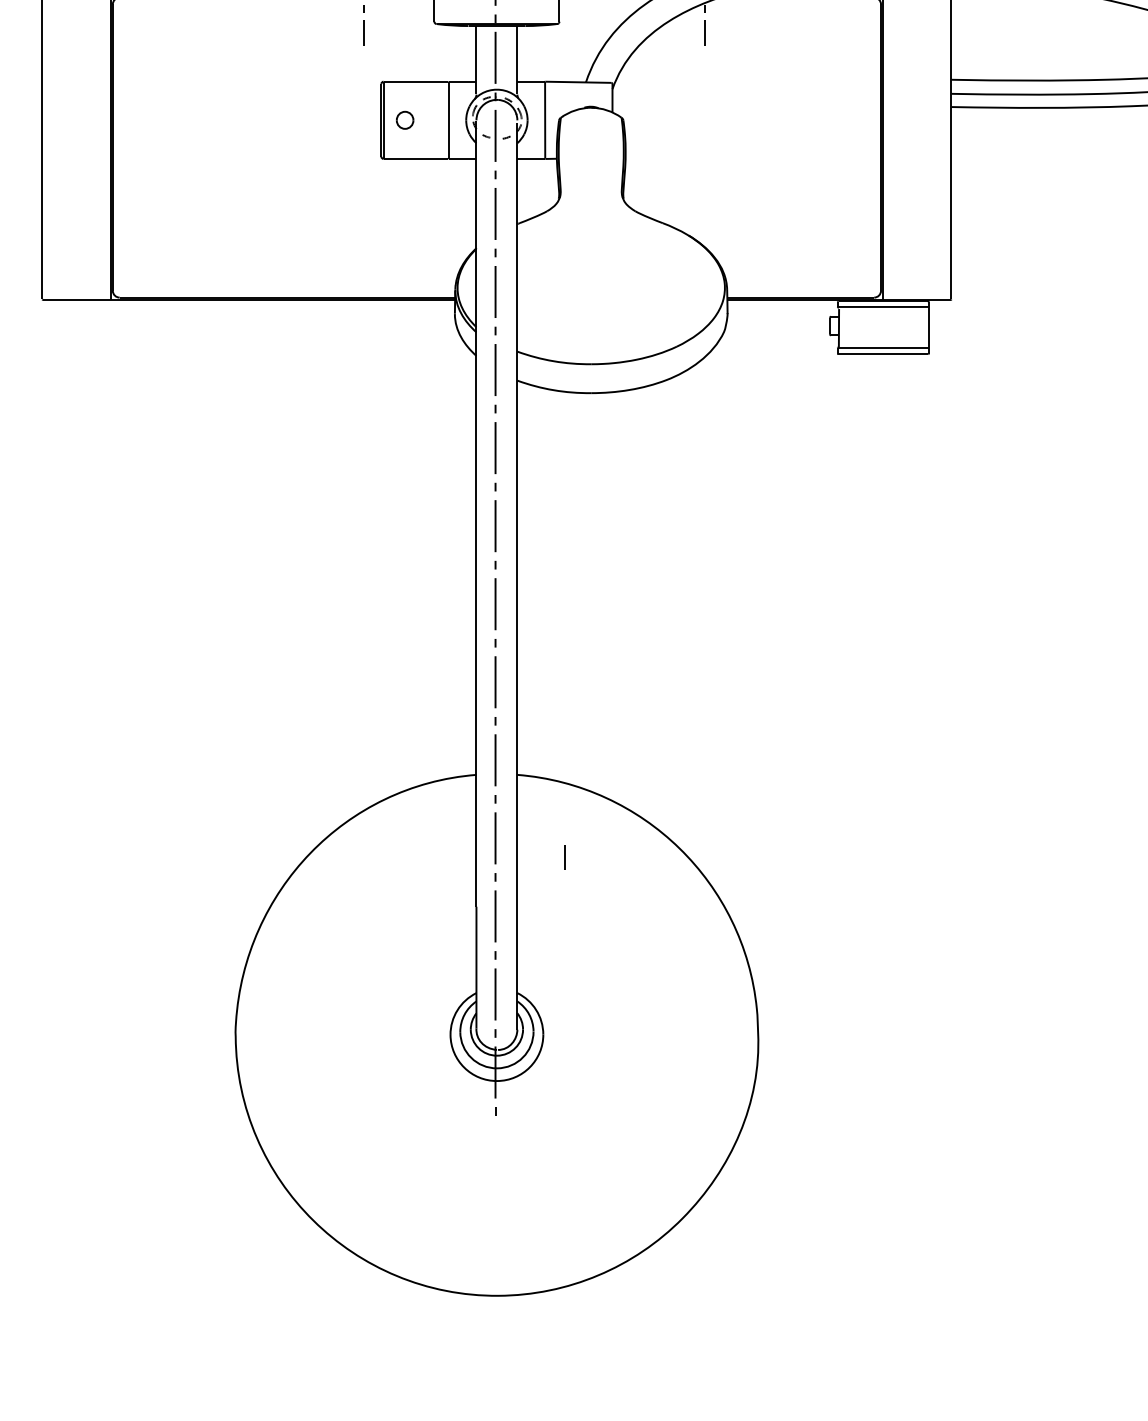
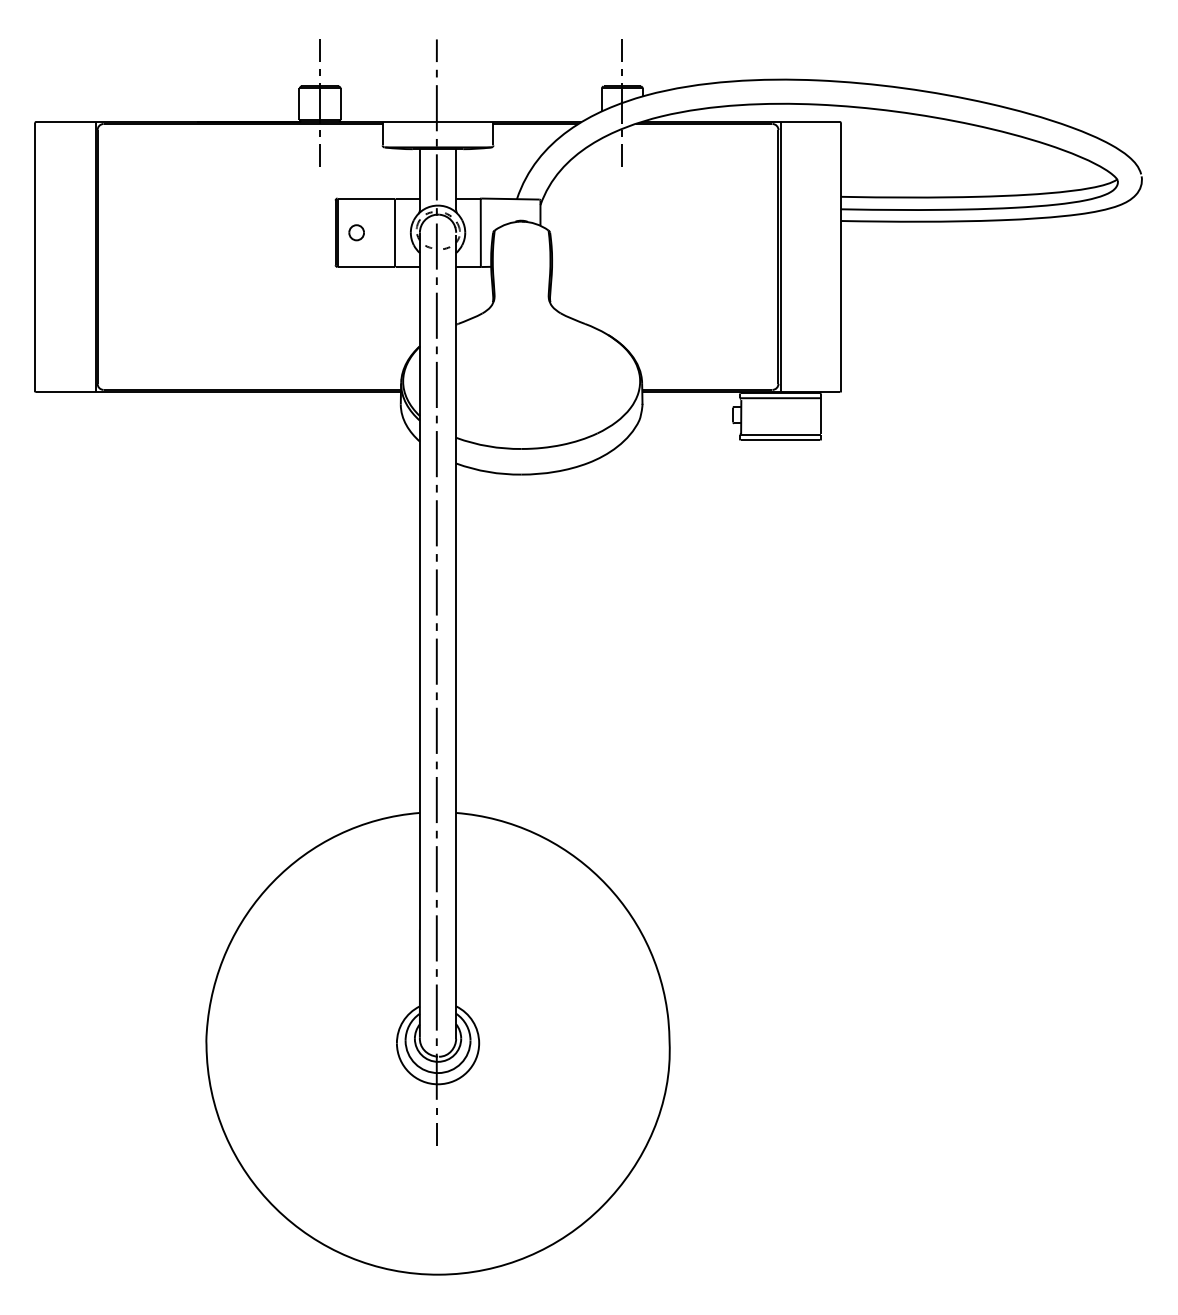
line: (565, 857) -> (436, 1134), moved

